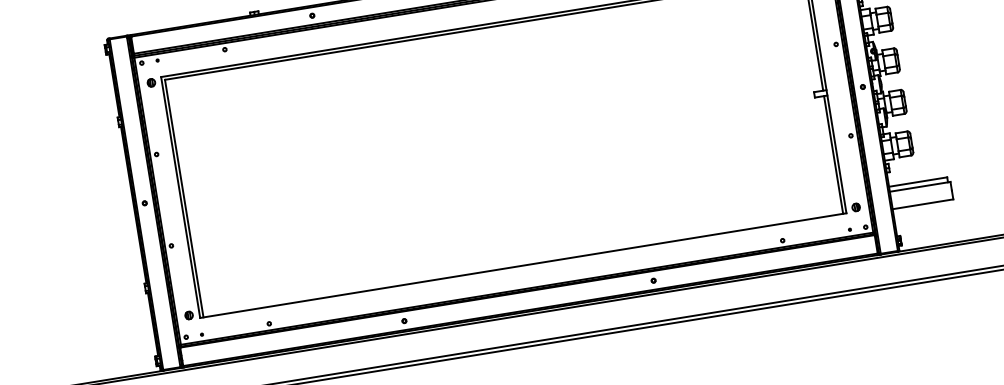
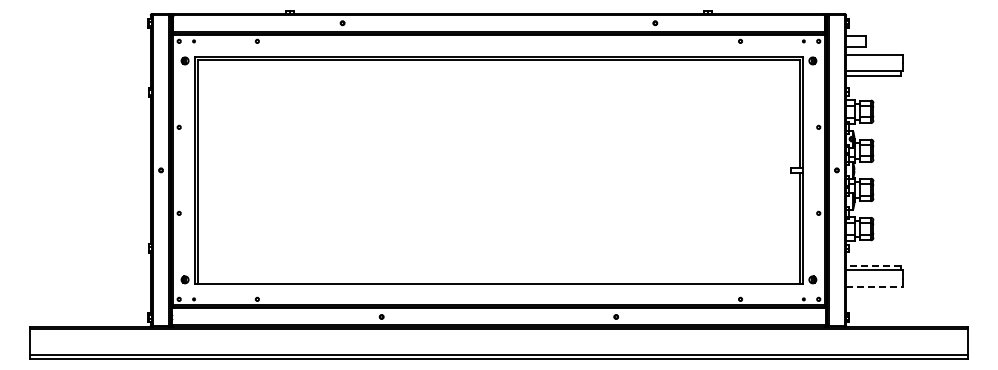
line: (917, 181) -> (872, 265), solid -> dashed
line: (922, 203) -> (874, 286), solid -> dashed

